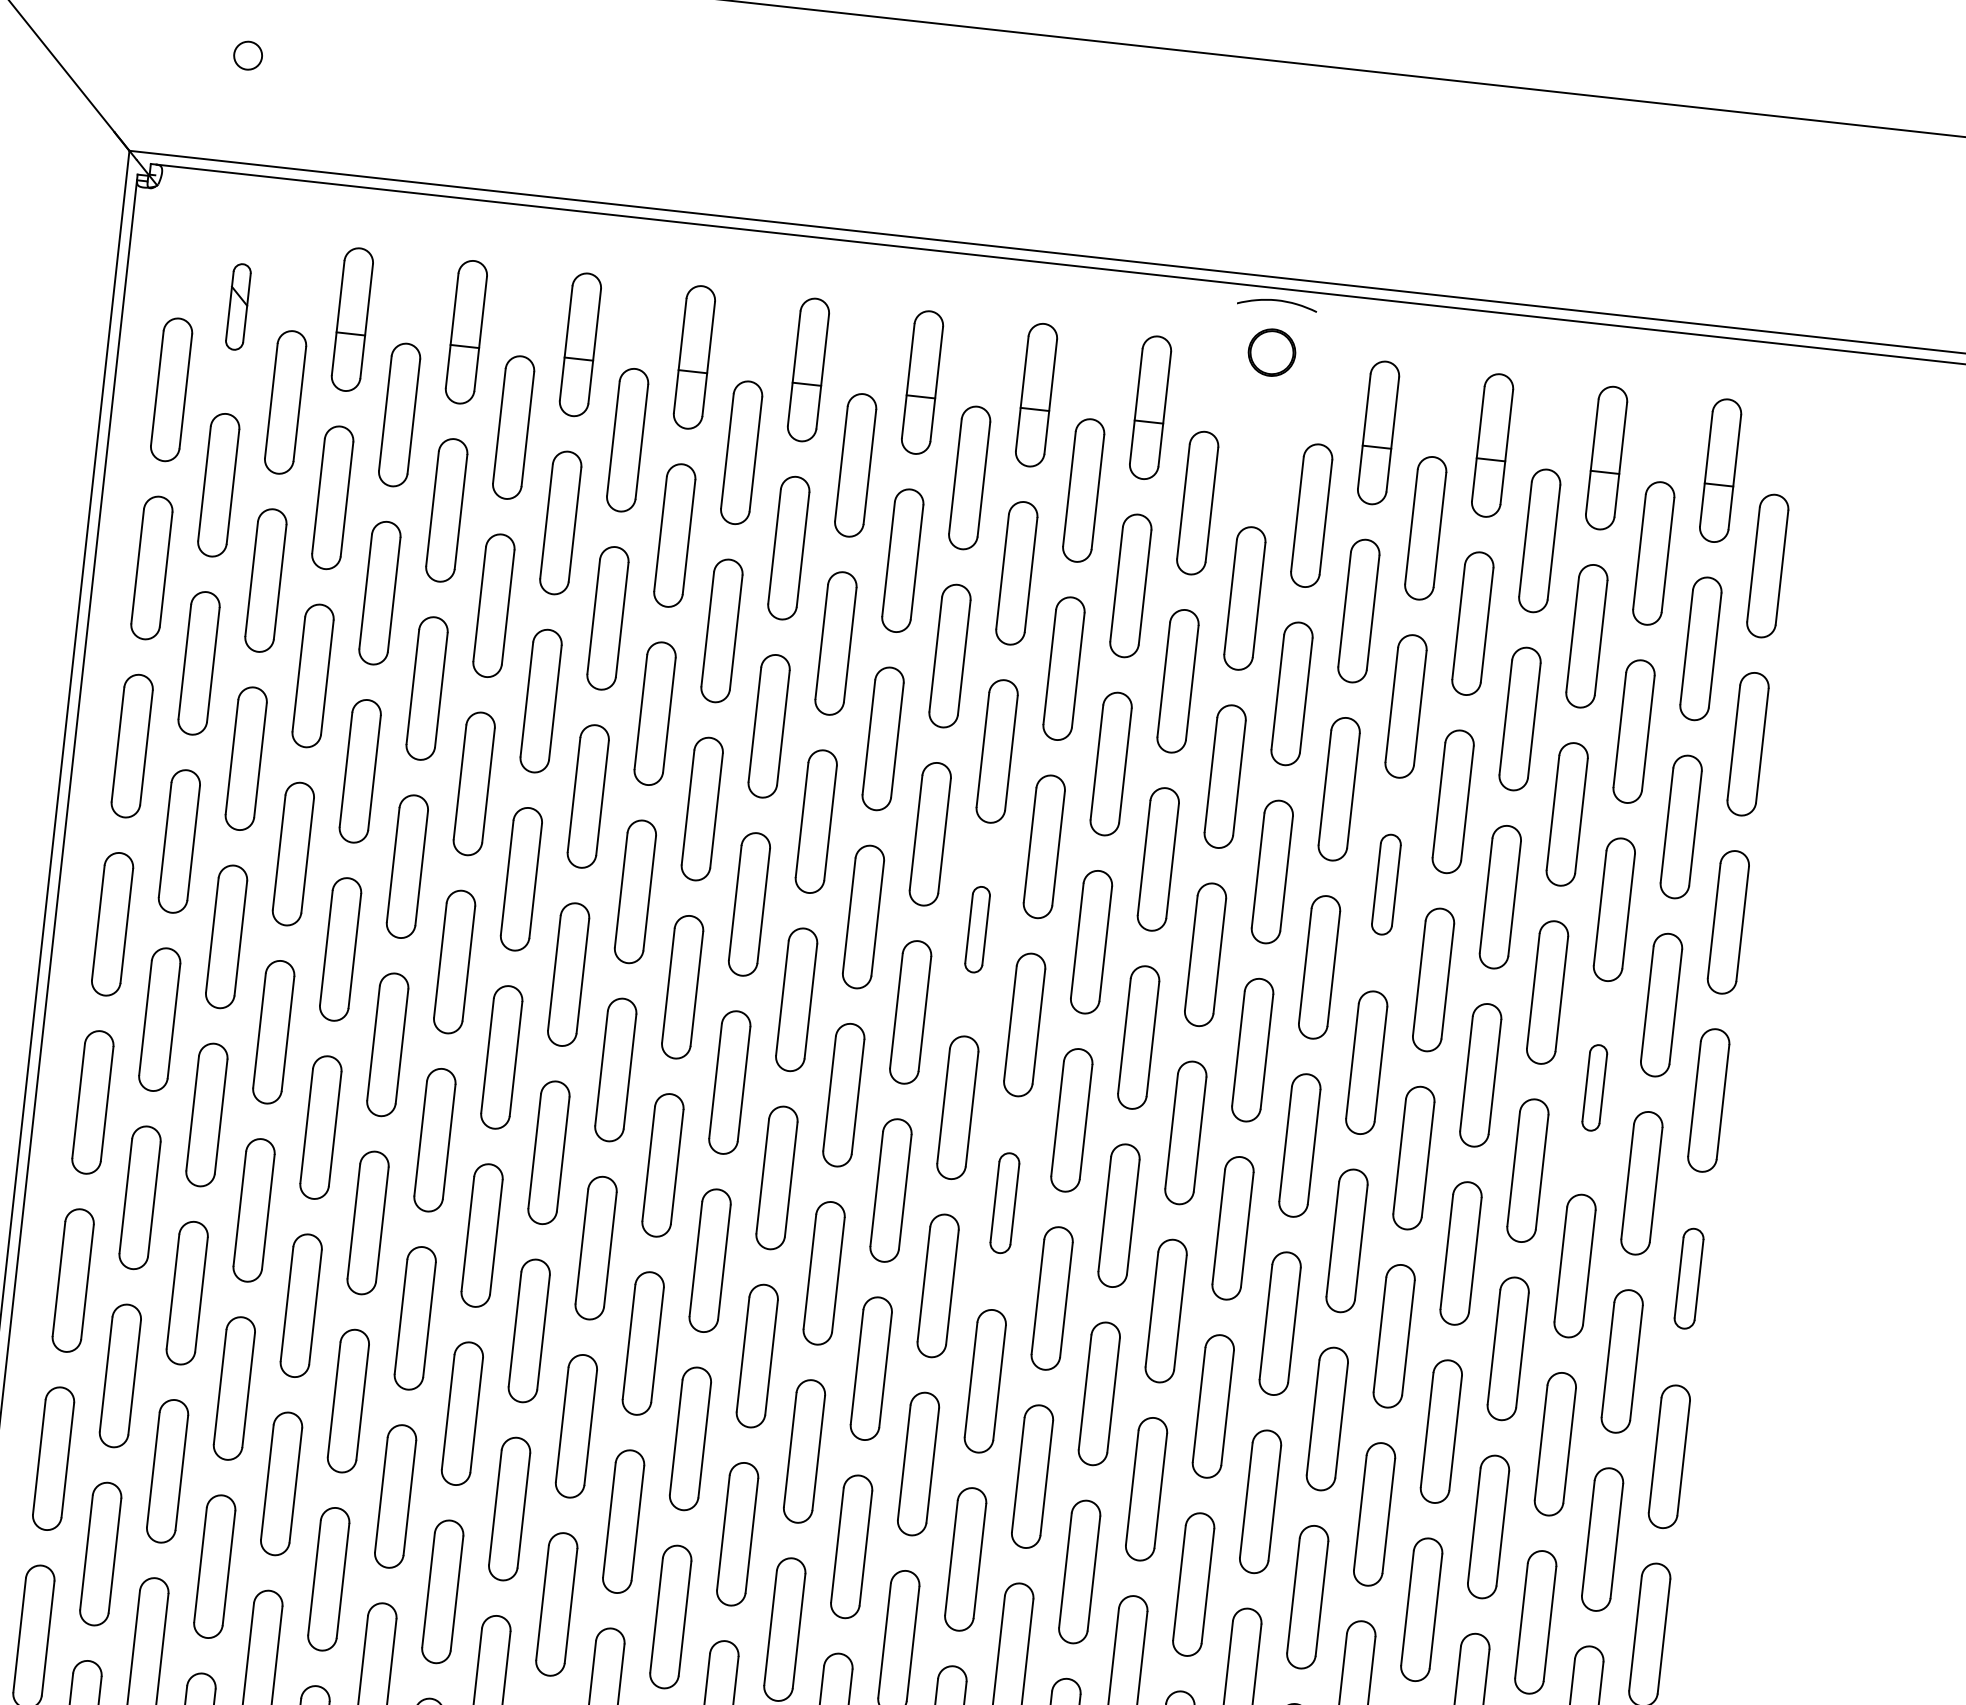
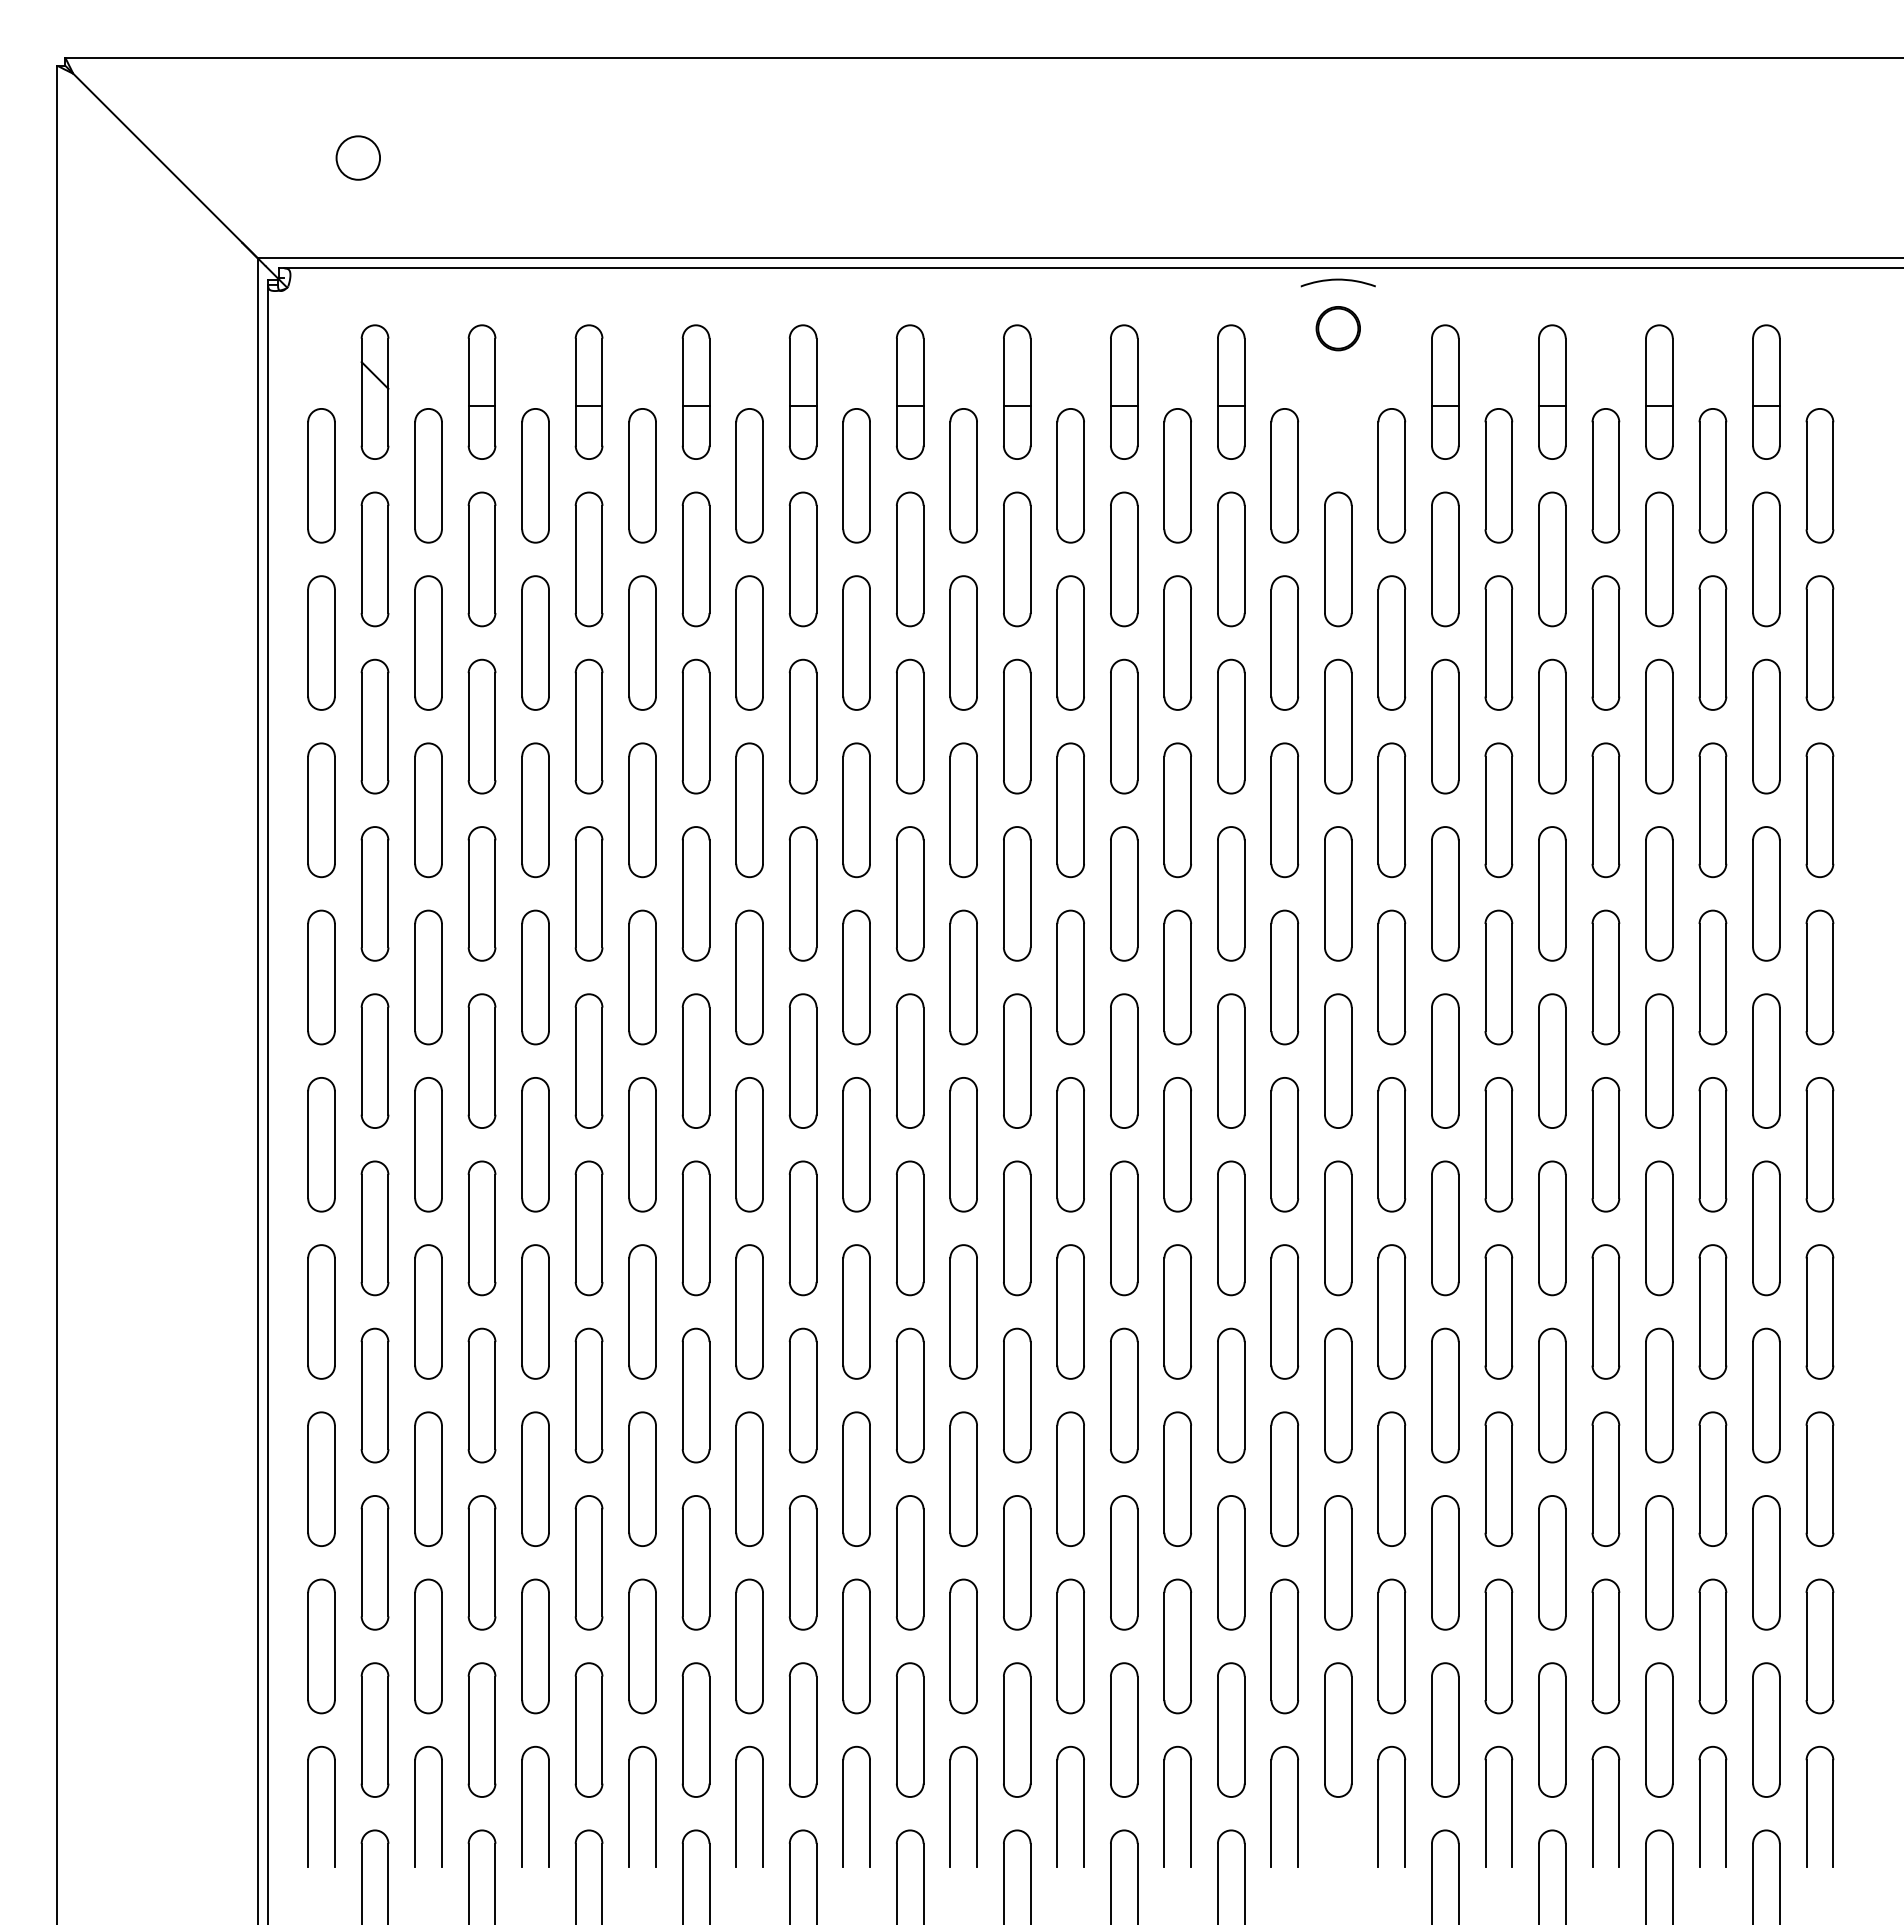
circle: (248, 55) -> (358, 157), size x1.67
part: (237, 306) -> (374, 391), size x1.67
part: (1385, 884) -> (1498, 810), size x1.43
part: (977, 929) -> (1124, 893), size x1.67
part: (1594, 1087) -> (1712, 977), size x1.67
part: (1004, 1202) -> (1177, 1144), size x1.43
part: (1688, 1278) -> (1819, 1144), size x1.43

